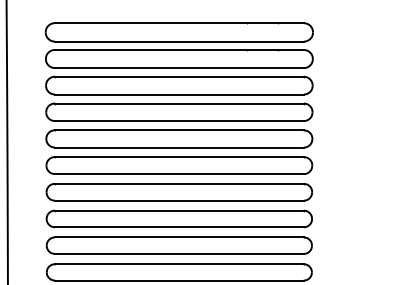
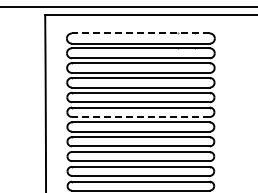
line: (178, 23) -> (140, 33), solid -> dashed
line: (178, 173) -> (140, 116), solid -> dashed

